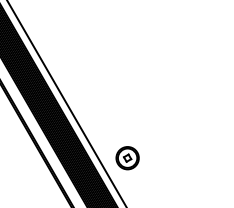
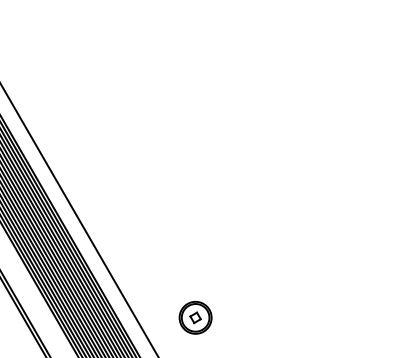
part: (127, 158) -> (195, 318), size x0.7

